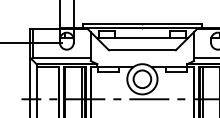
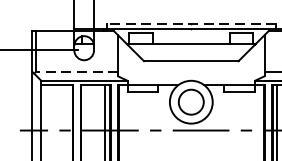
line: (142, 23) -> (191, 23), solid -> dashed
line: (61, 57) -> (76, 71), solid -> dashed

